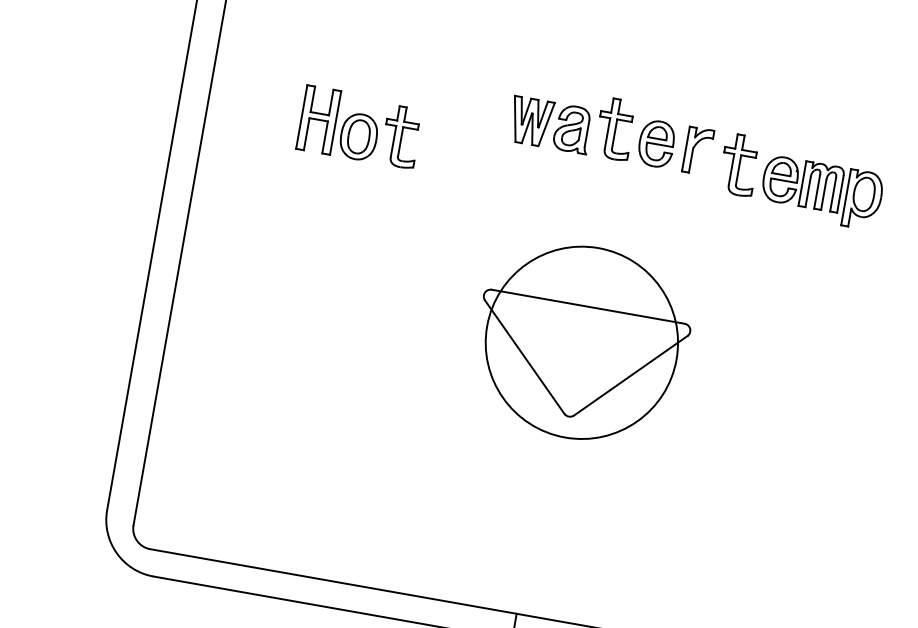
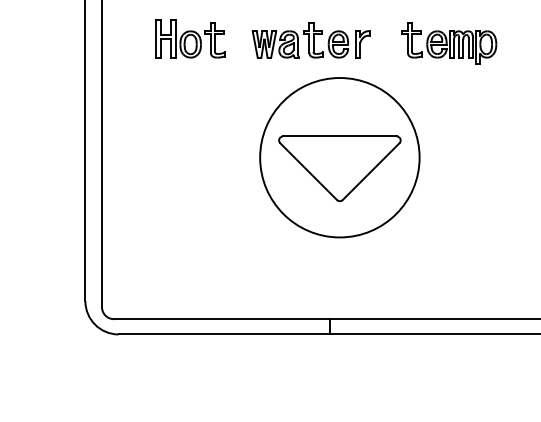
part: (360, 126) -> (190, 38), moved
part: (610, 128) -> (310, 40), moved
circle: (581, 342) -> (339, 157), size x1.43

